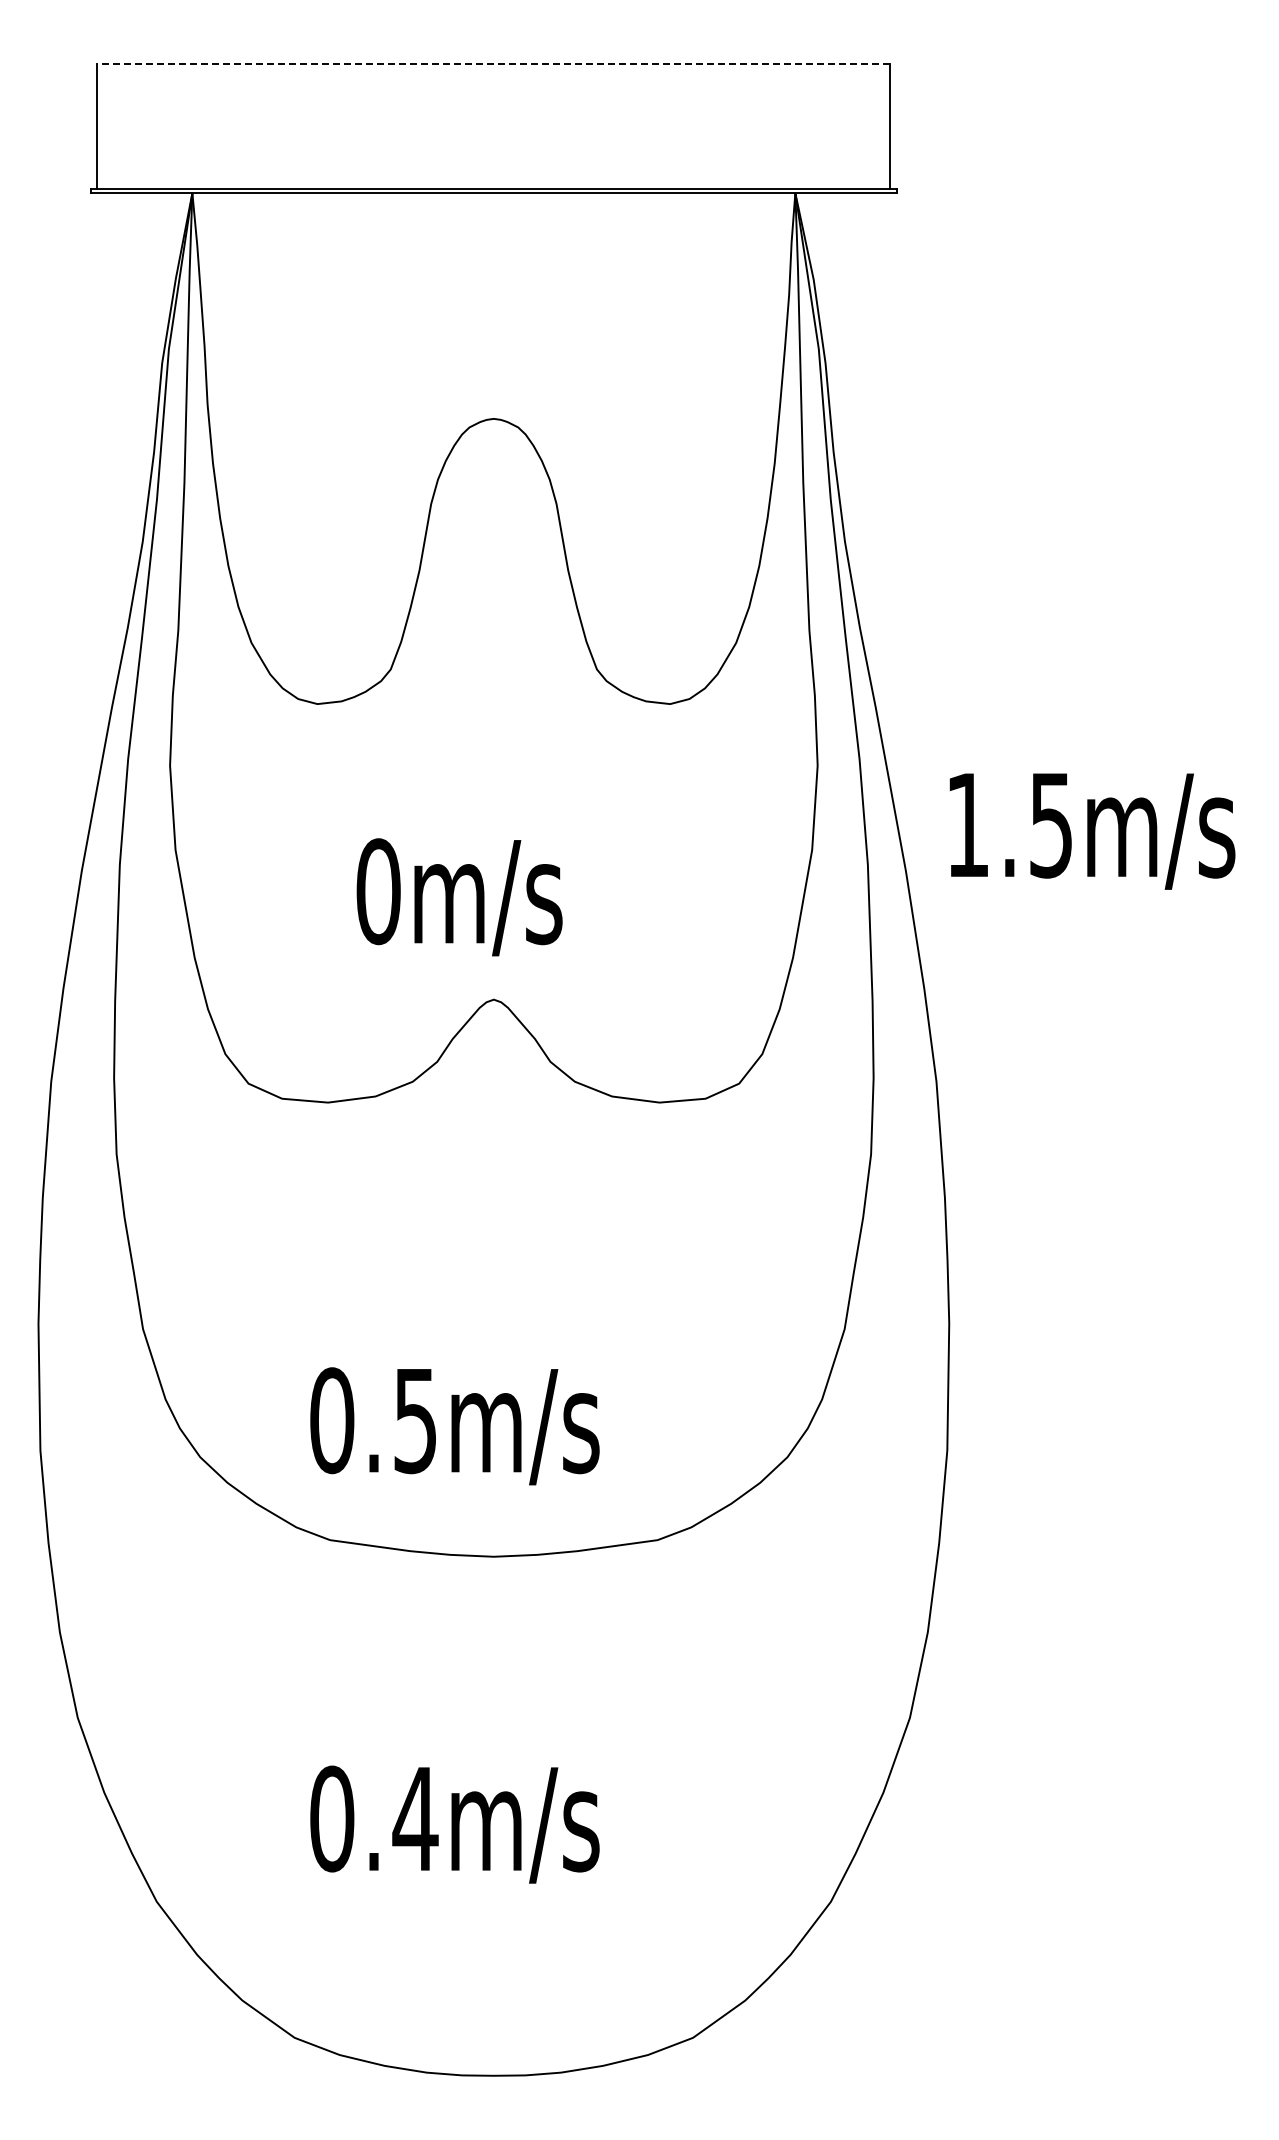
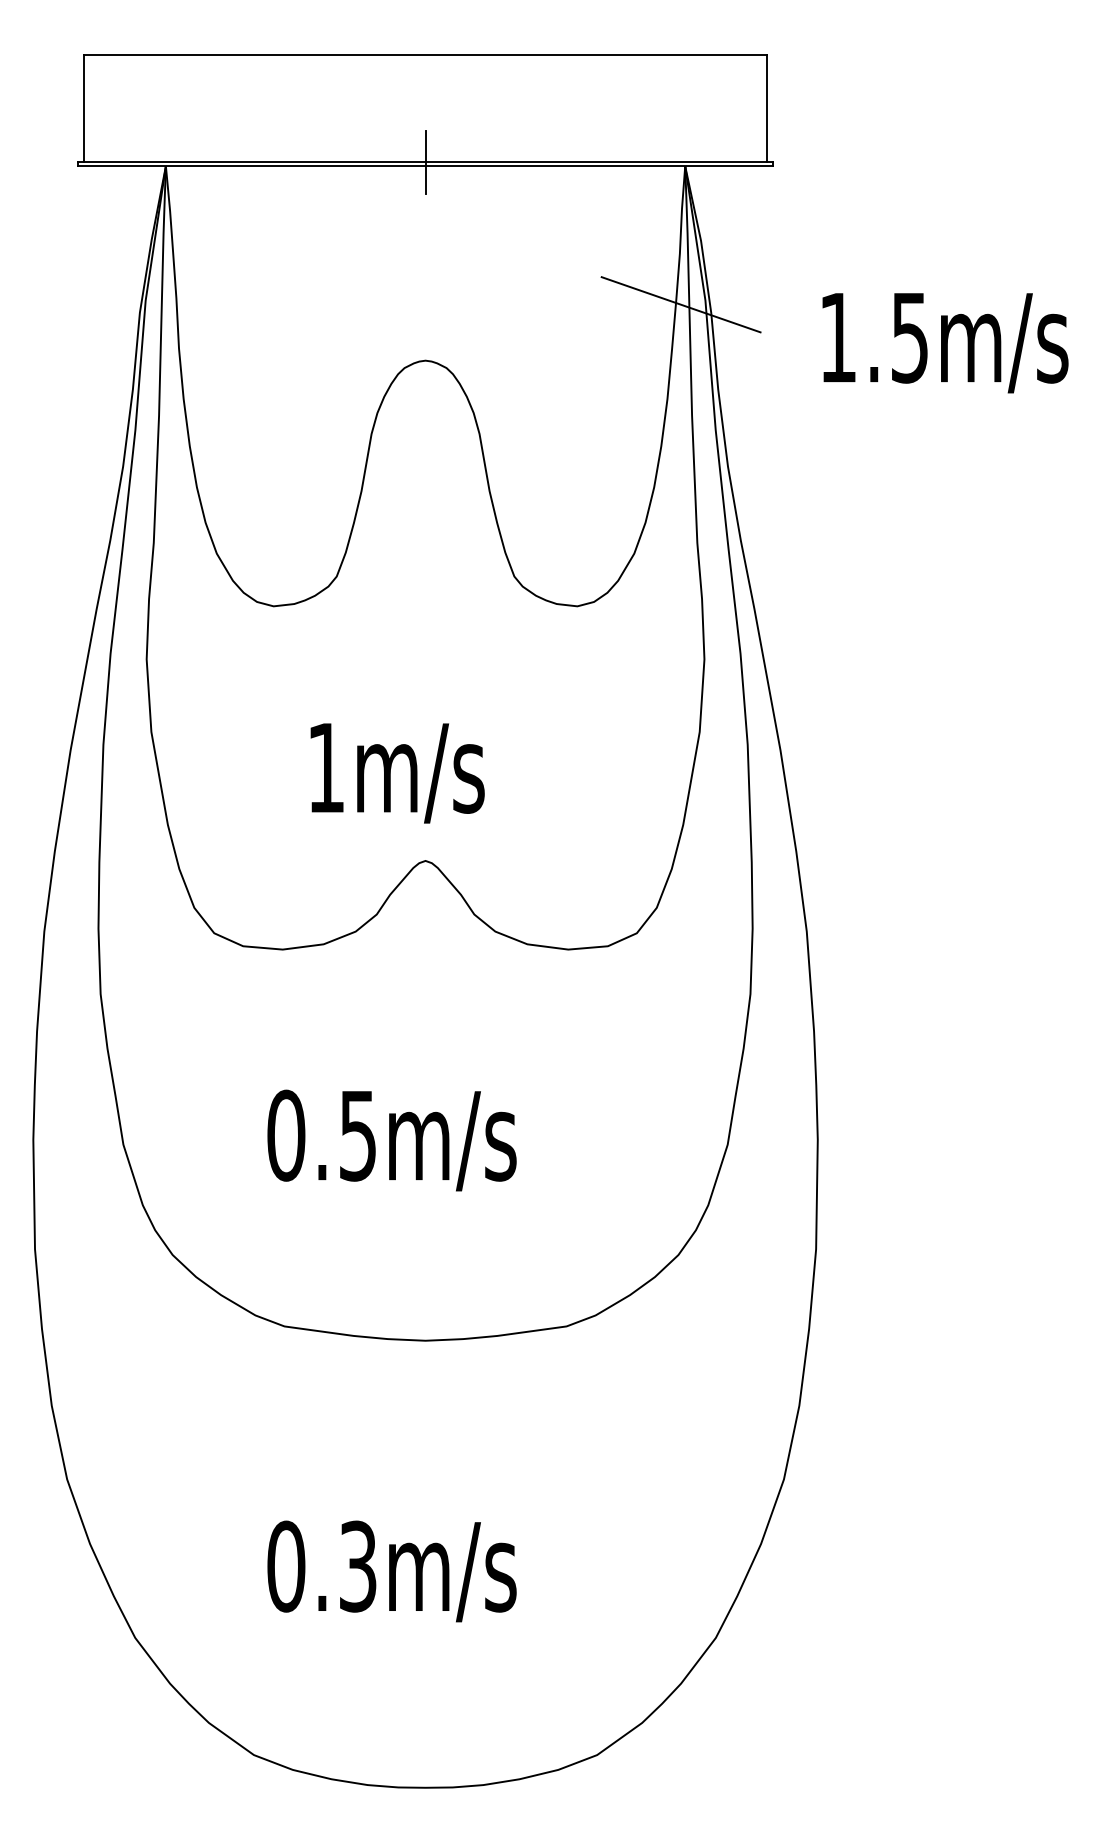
line: (493, 64) -> (425, 55), dashed -> solid
line: (493, 188) -> (425, 162), added
line: (790, 353) -> (681, 304), added
text: (1092, 831) -> (945, 343), moved
text: (378, 891) -> (326, 767), 0m/s -> 1m/s
text: (454, 1426) -> (391, 1140), moved
text: (415, 1818) -> (358, 1566), 0.4m/s -> 0.3m/s

